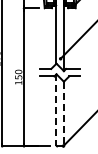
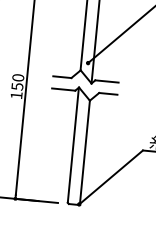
line: (56, 110) -> (73, 145), dashed -> solid
line: (63, 113) -> (84, 151), dashed -> solid

